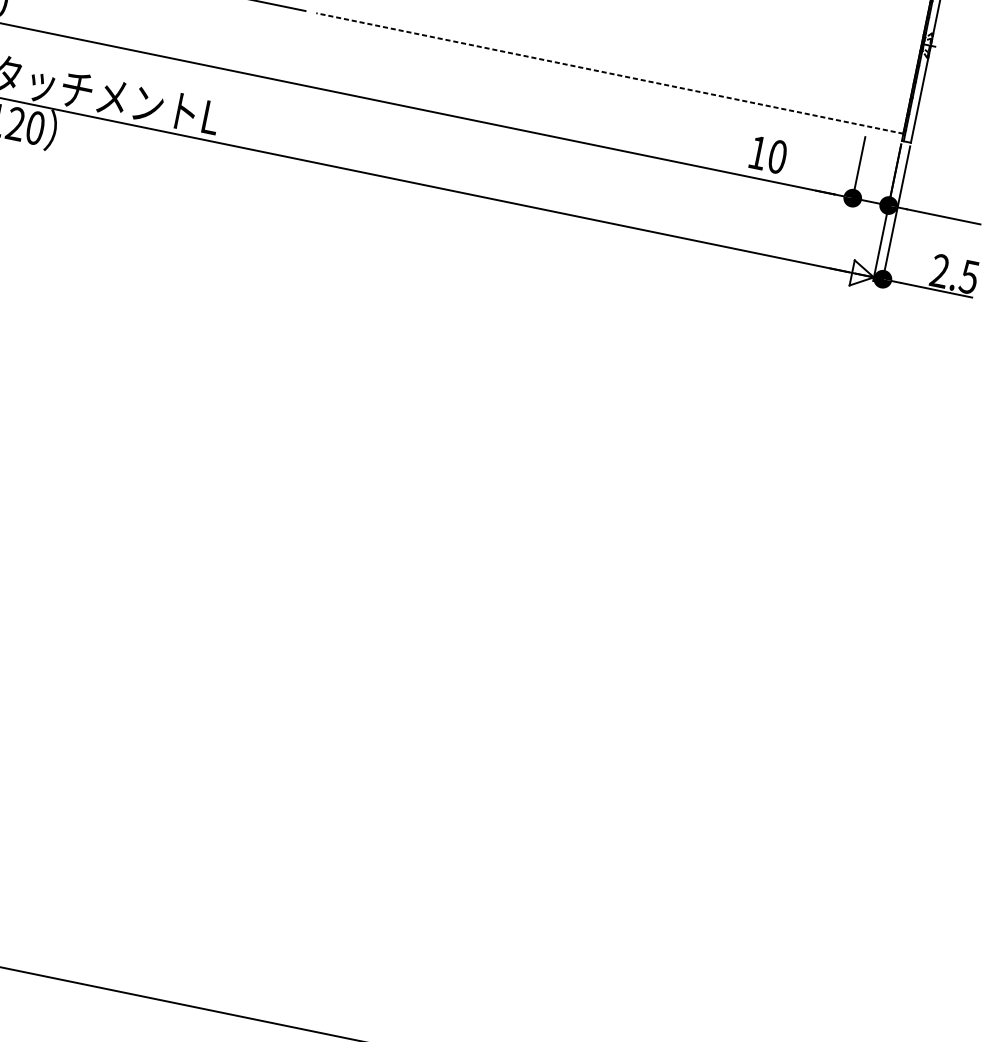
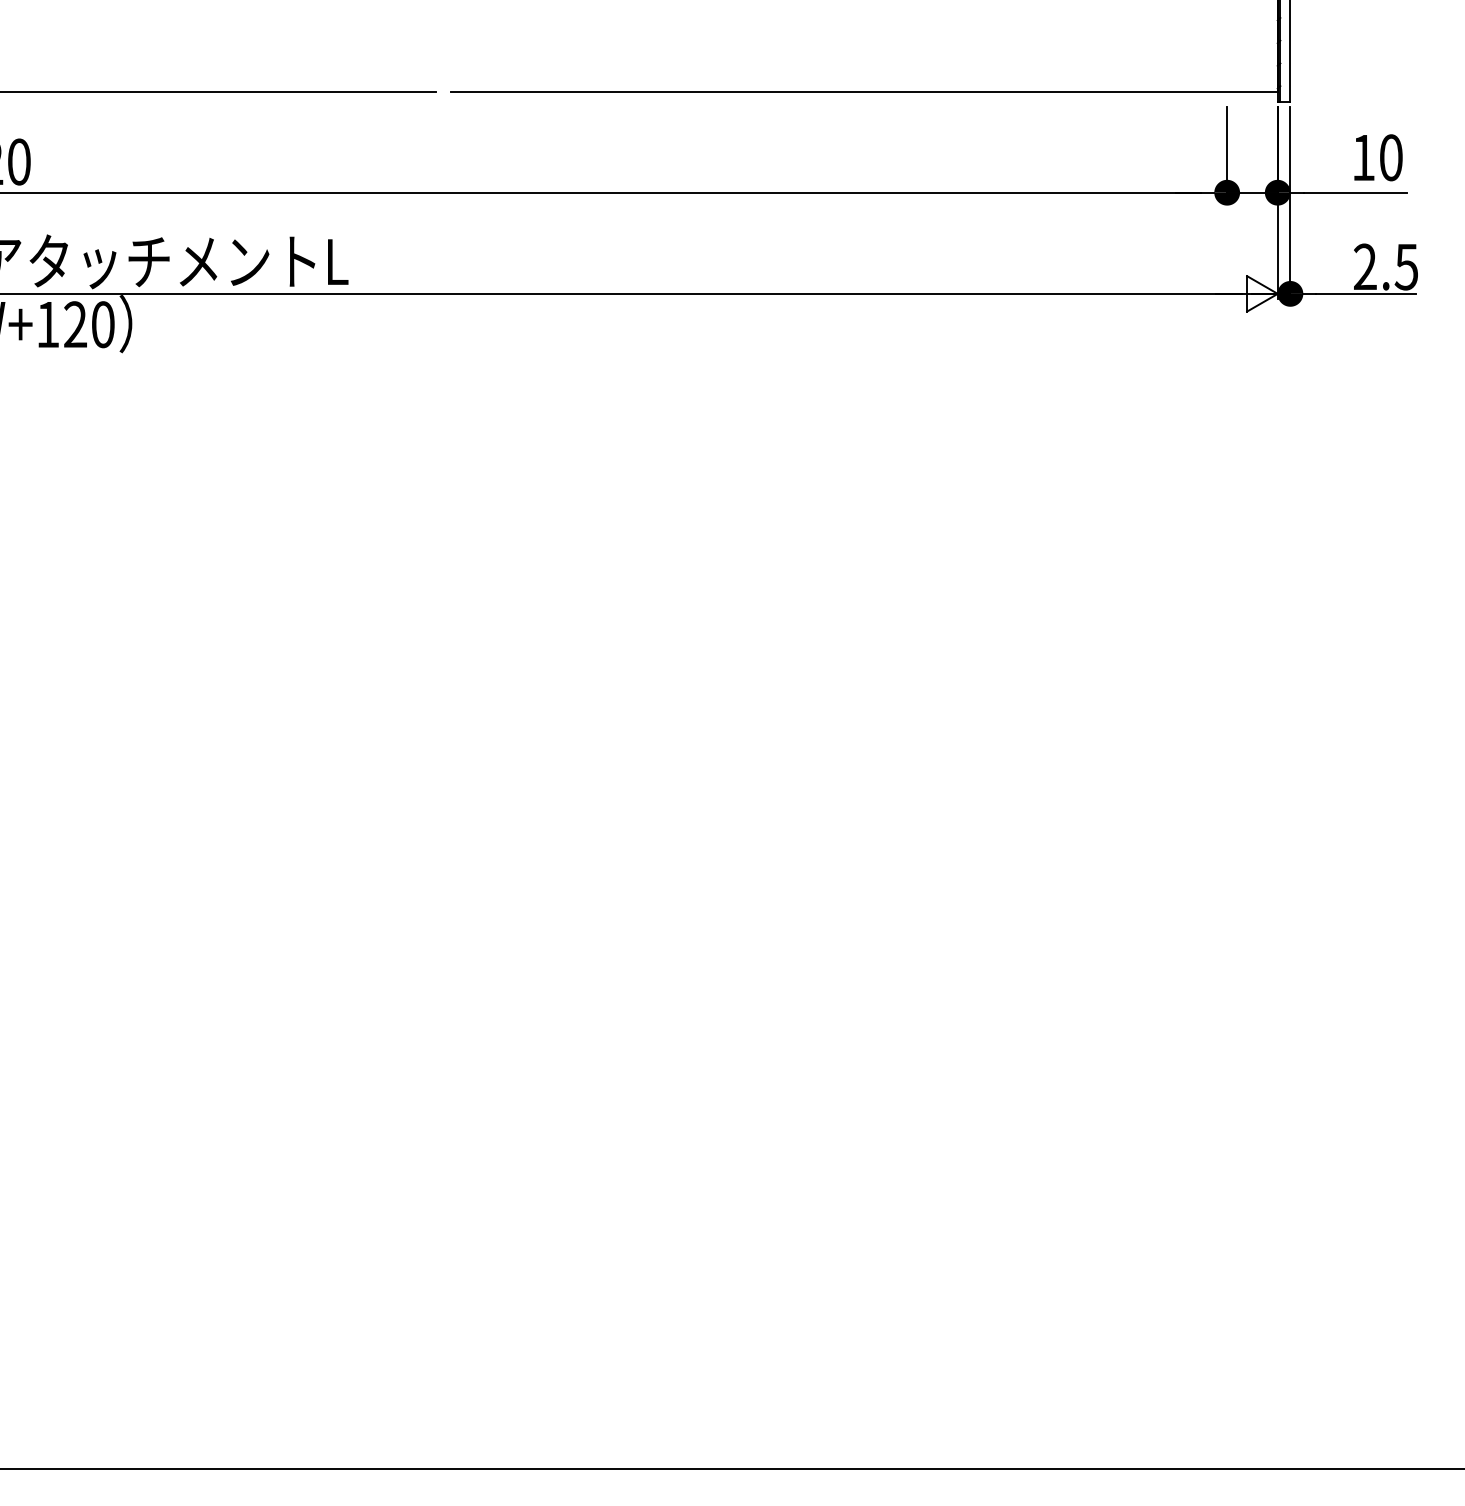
line: (609, 73) -> (863, 91), dashed -> solid
text: (768, 154) -> (1378, 157), moved

